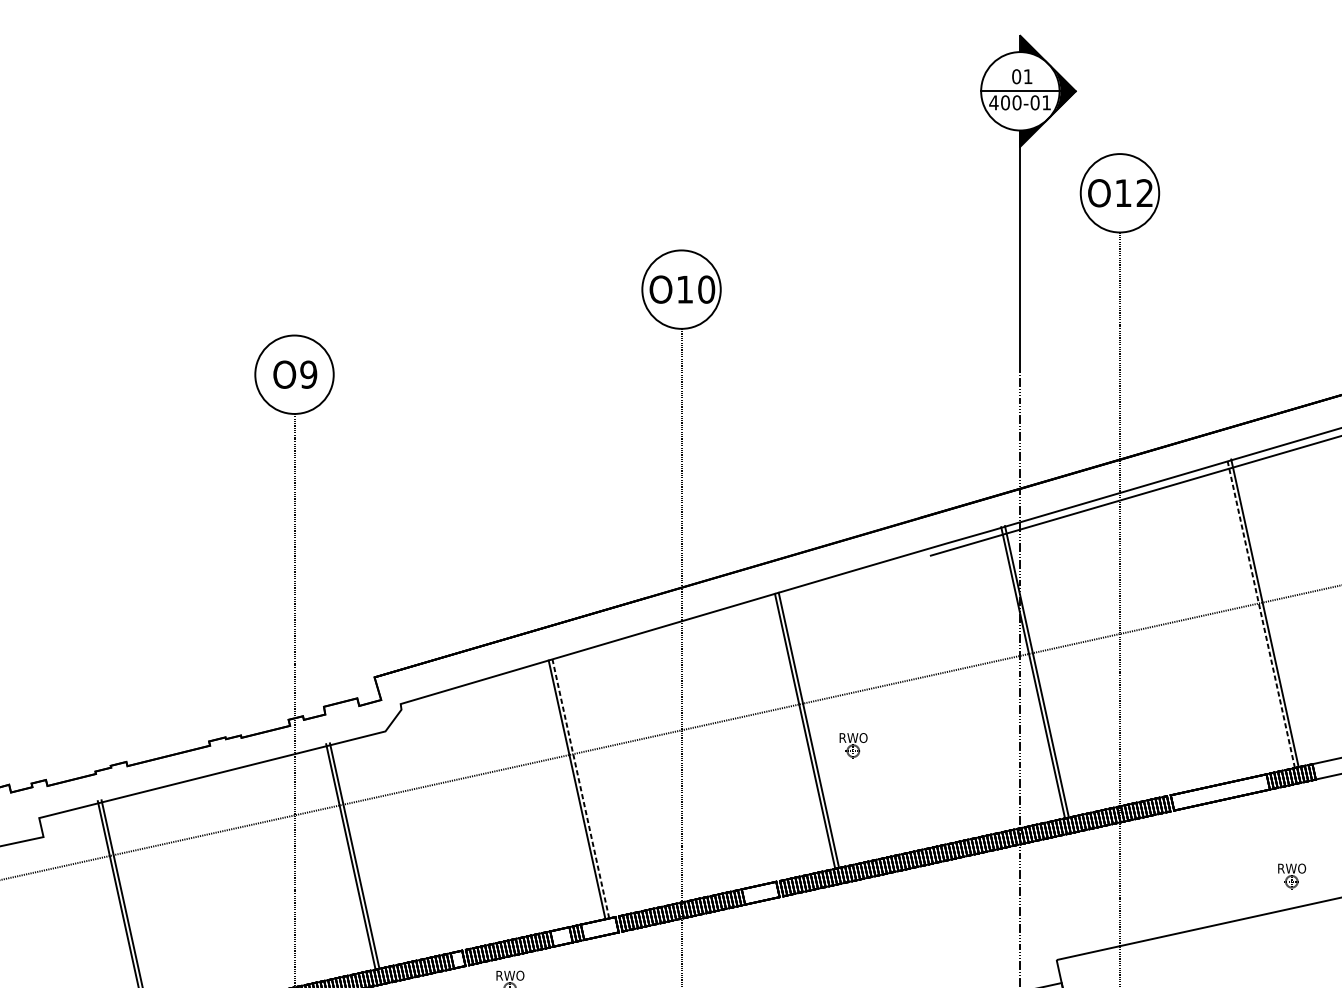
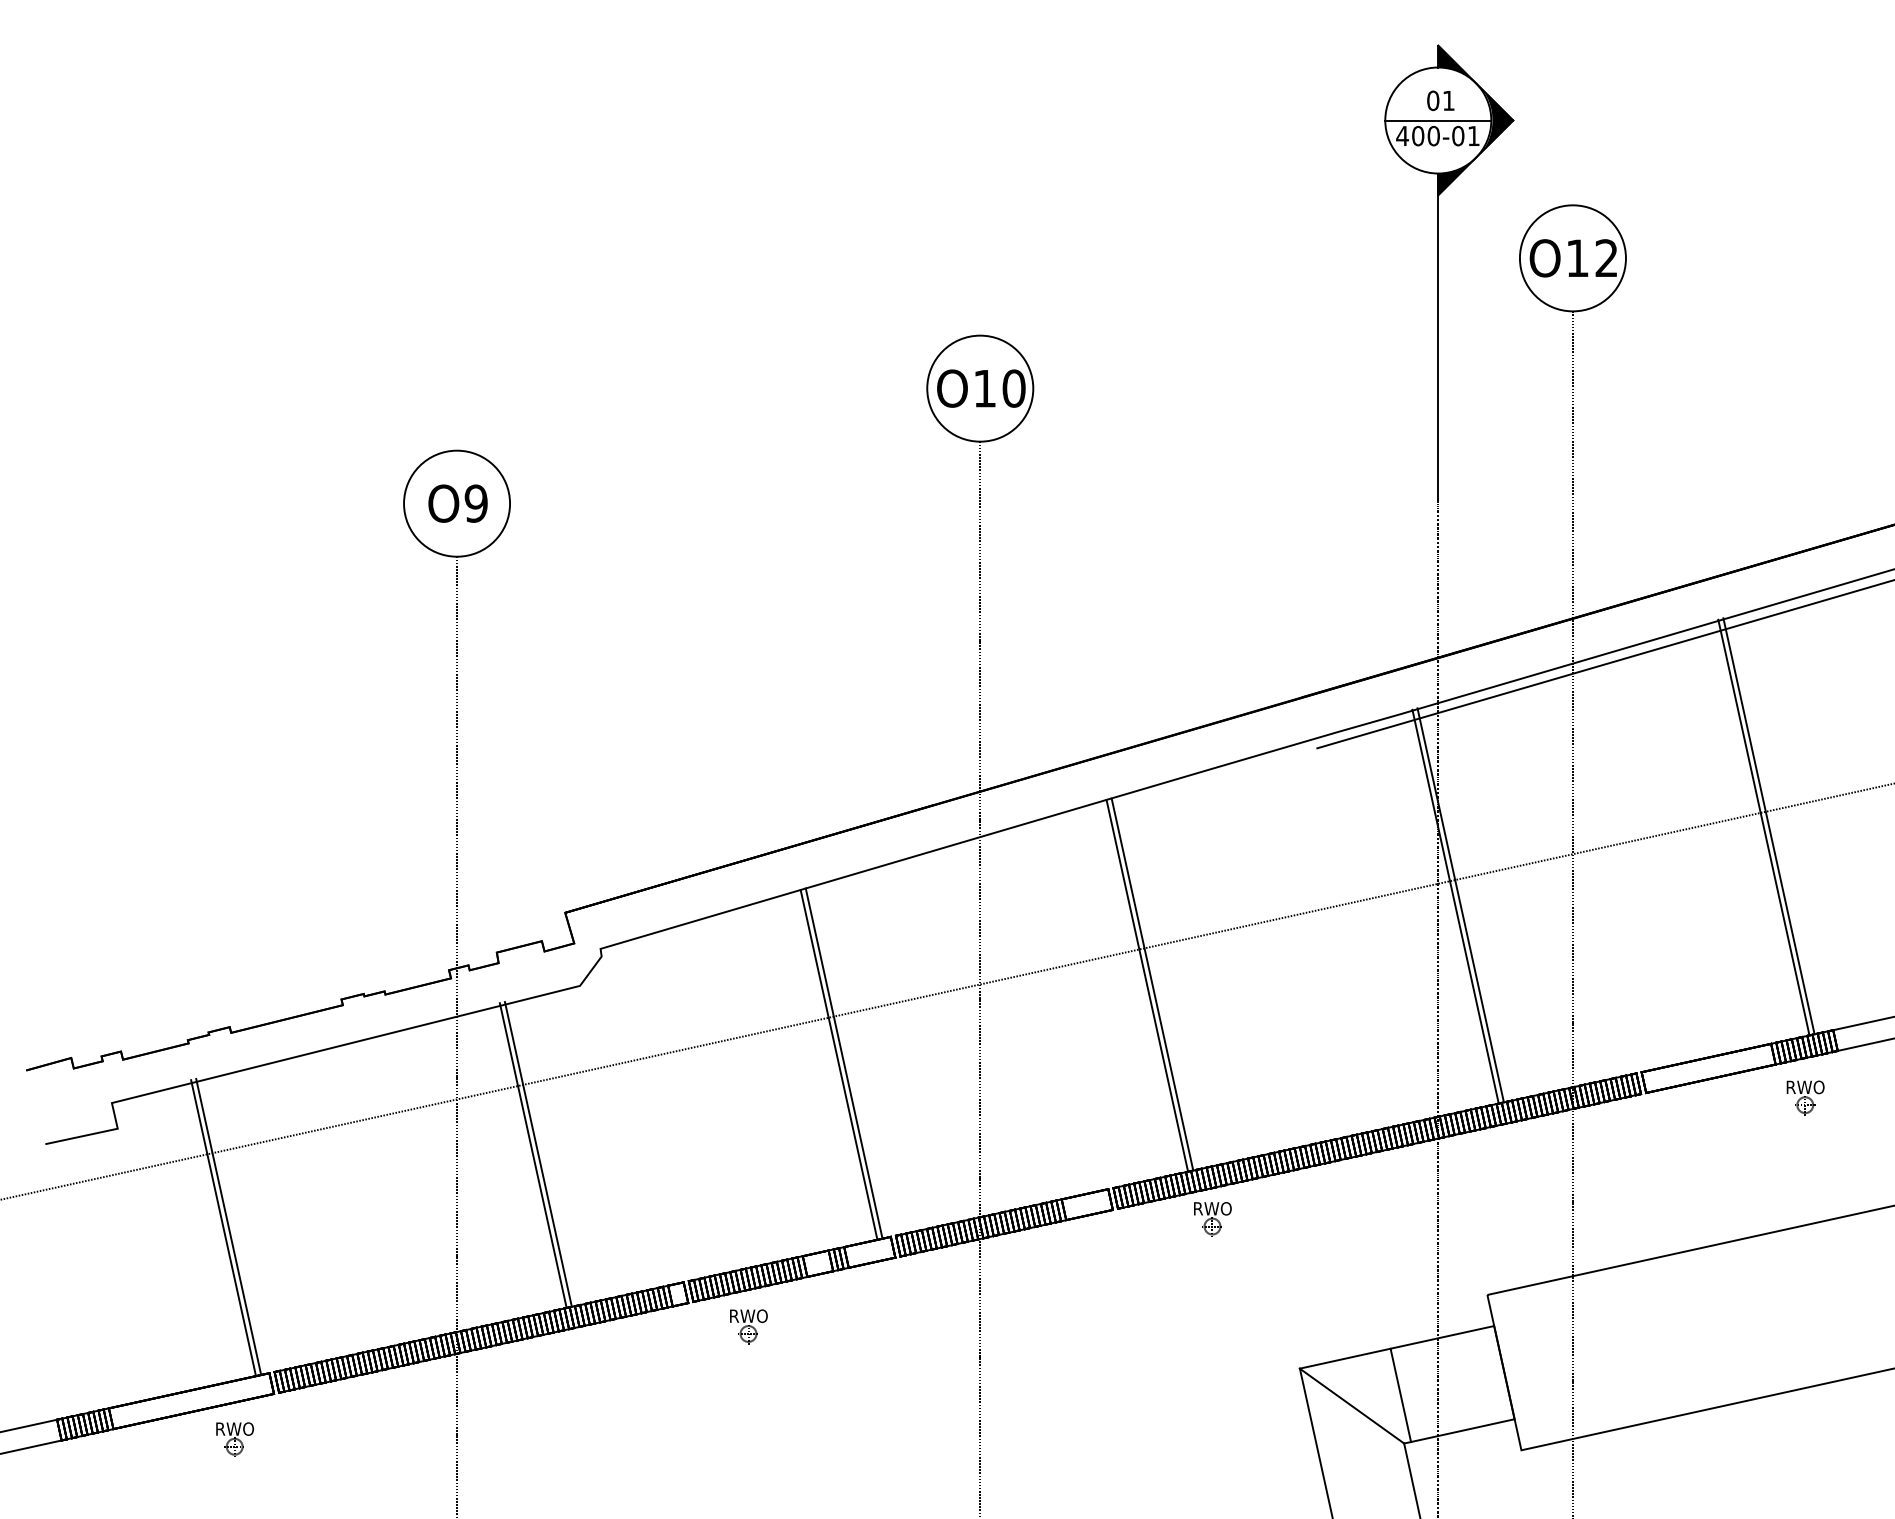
line: (1260, 614) -> (1763, 827), dashed -> solid
part: (853, 745) -> (1212, 1219), moved
line: (581, 788) -> (844, 1063), dashed -> solid
part: (1291, 876) -> (1805, 1097), moved

